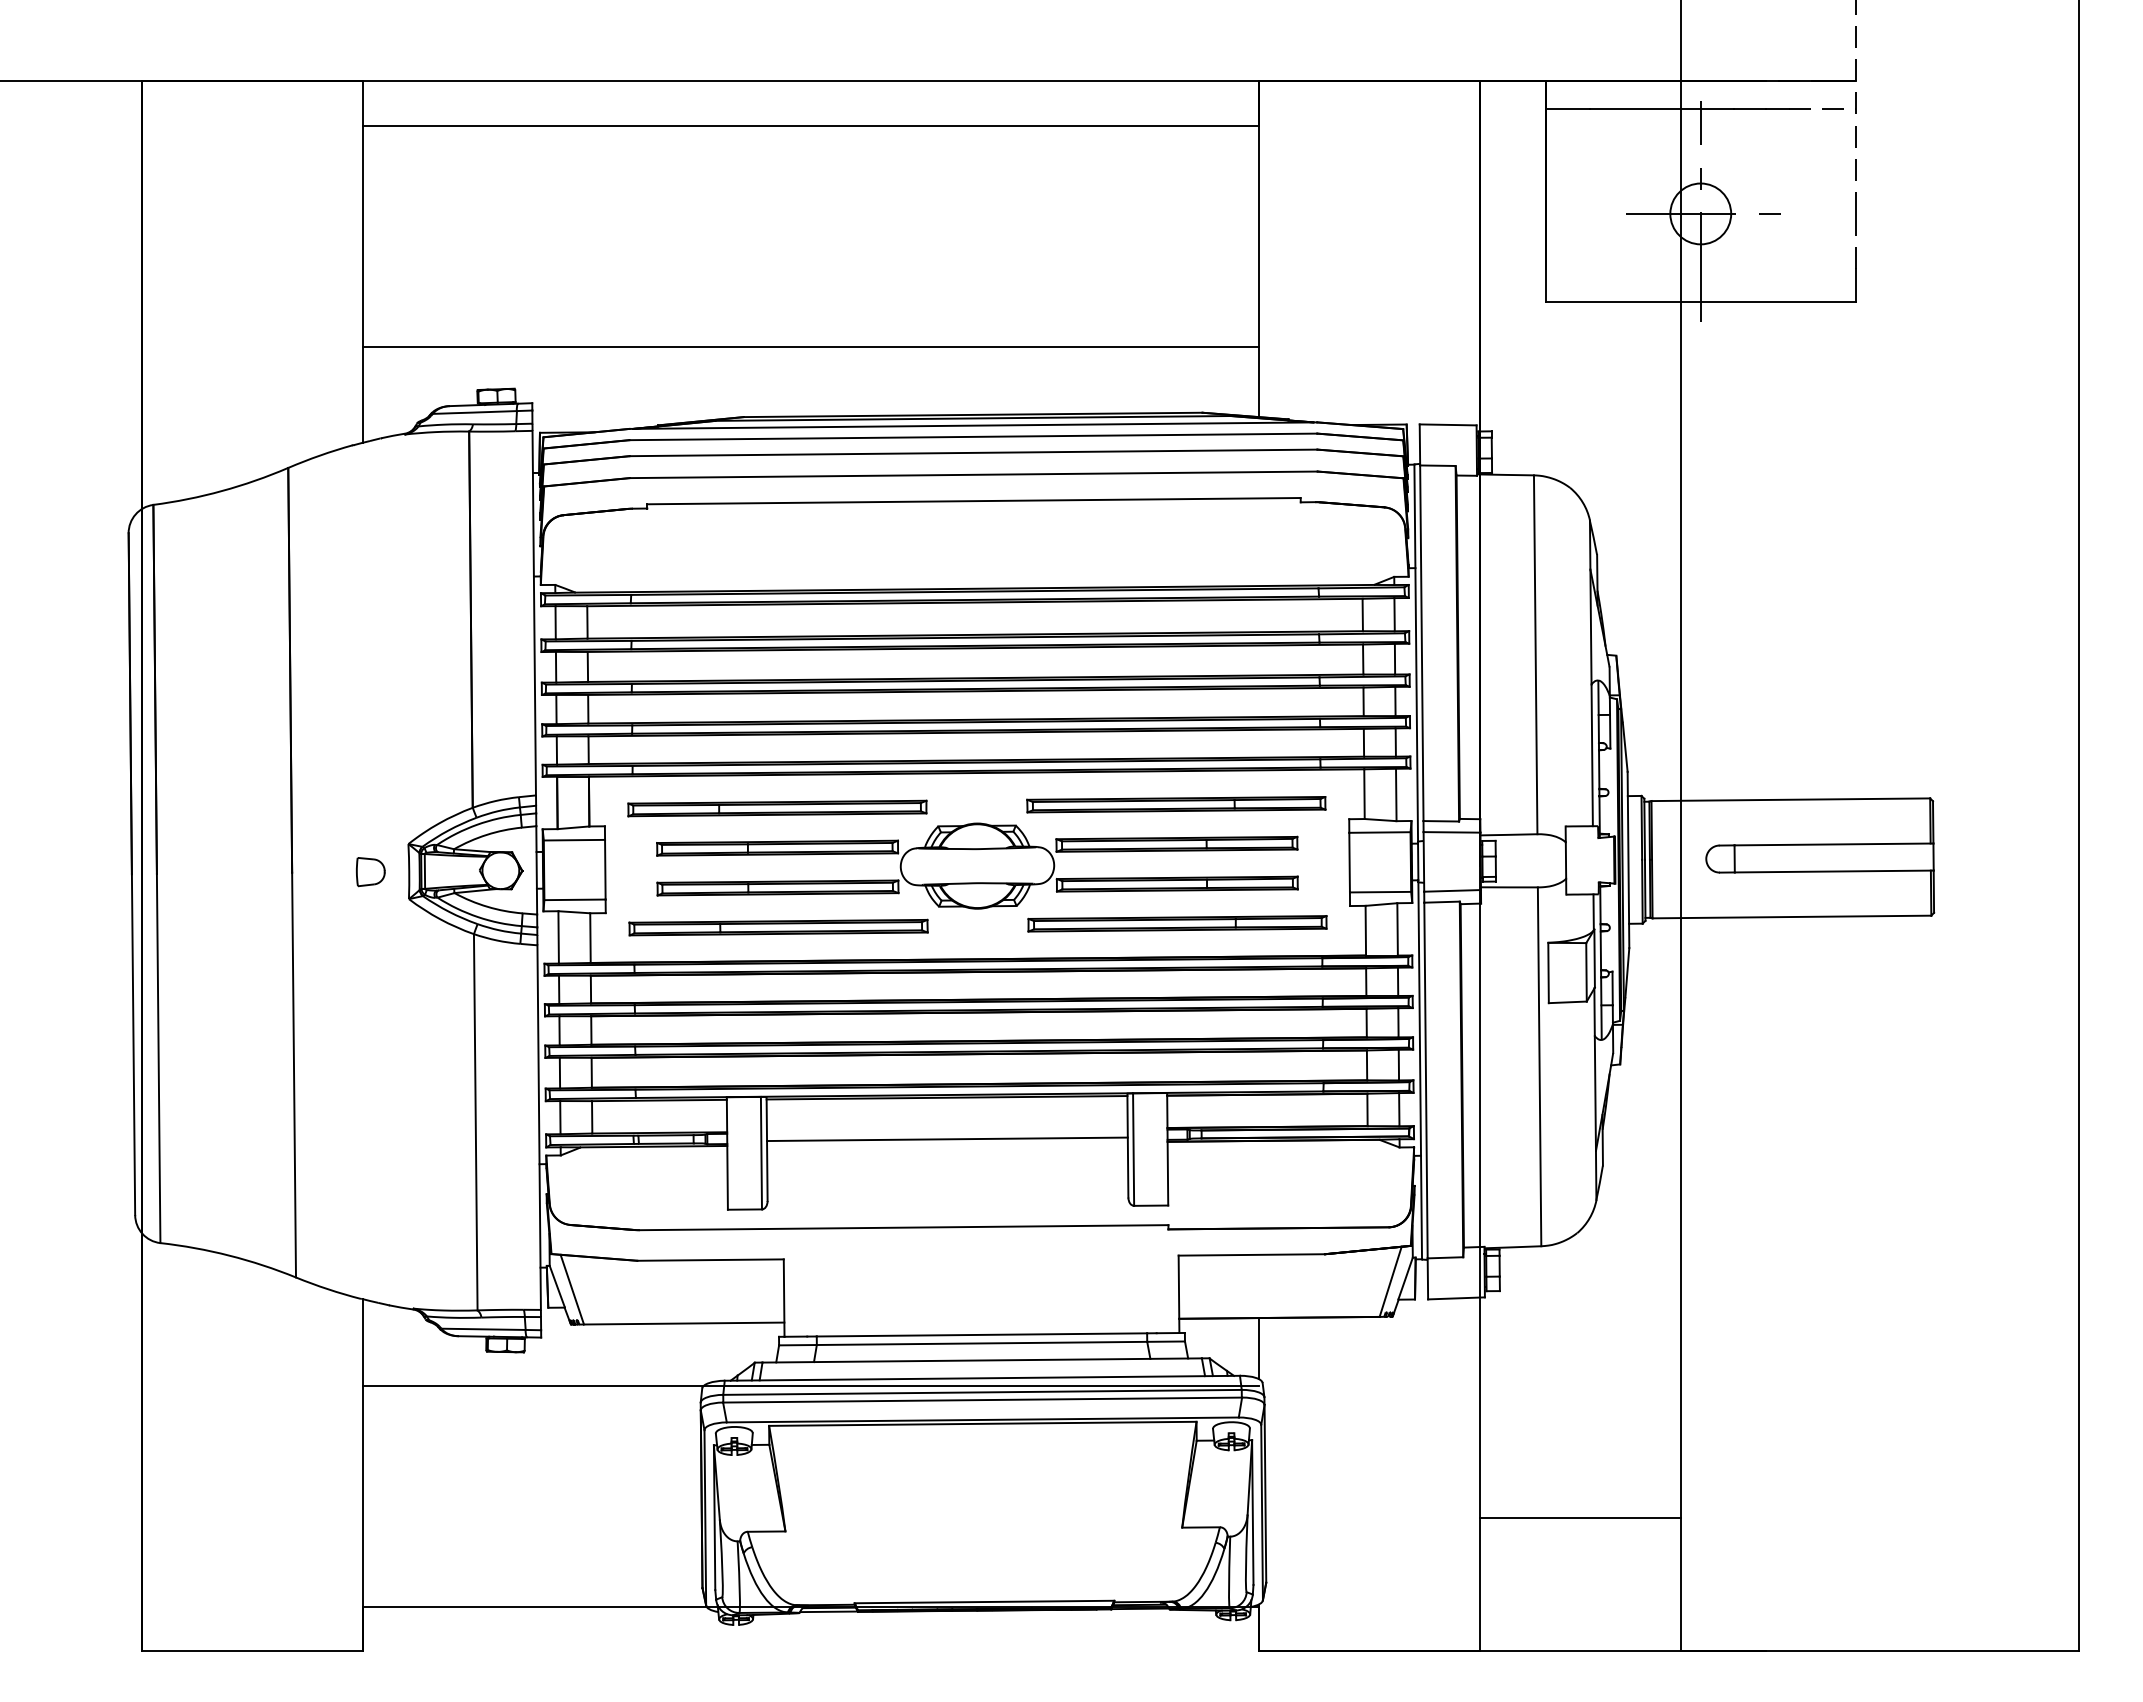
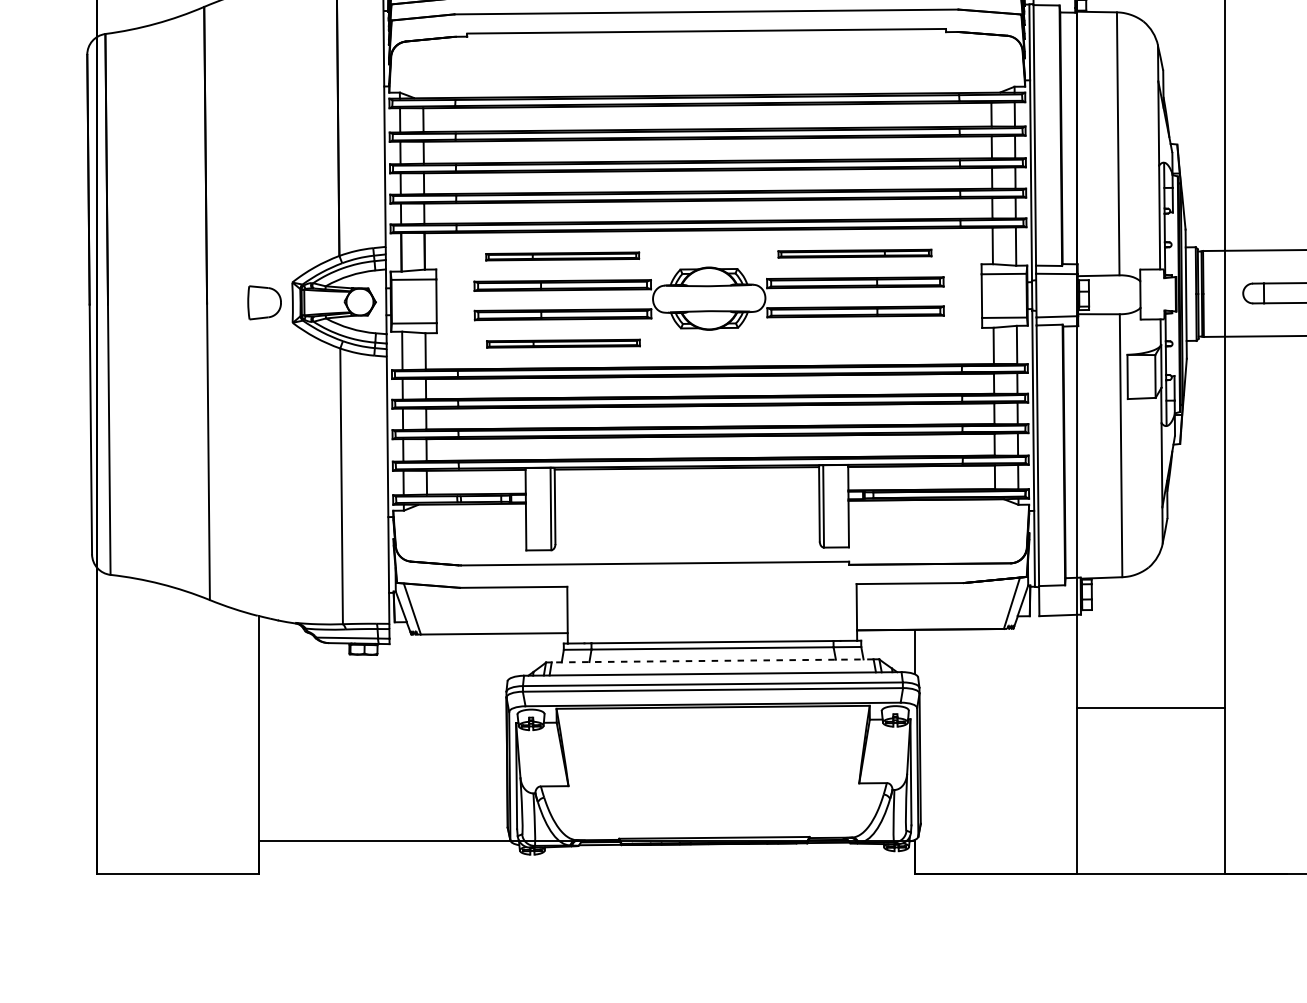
part: (1176, 804) -> (855, 253), size x0.7
part: (777, 808) -> (562, 256), size x0.7
part: (370, 872) -> (264, 303), size x1.6
part: (1177, 923) -> (855, 340), removed
part: (778, 927) -> (563, 343), size x0.7
line: (947, 1139) -> (687, 498), removed
line: (982, 1360) -> (712, 660), solid -> dashed
line: (810, 1385) -> (586, 679), removed
line: (1579, 1518) -> (1150, 708), moved

